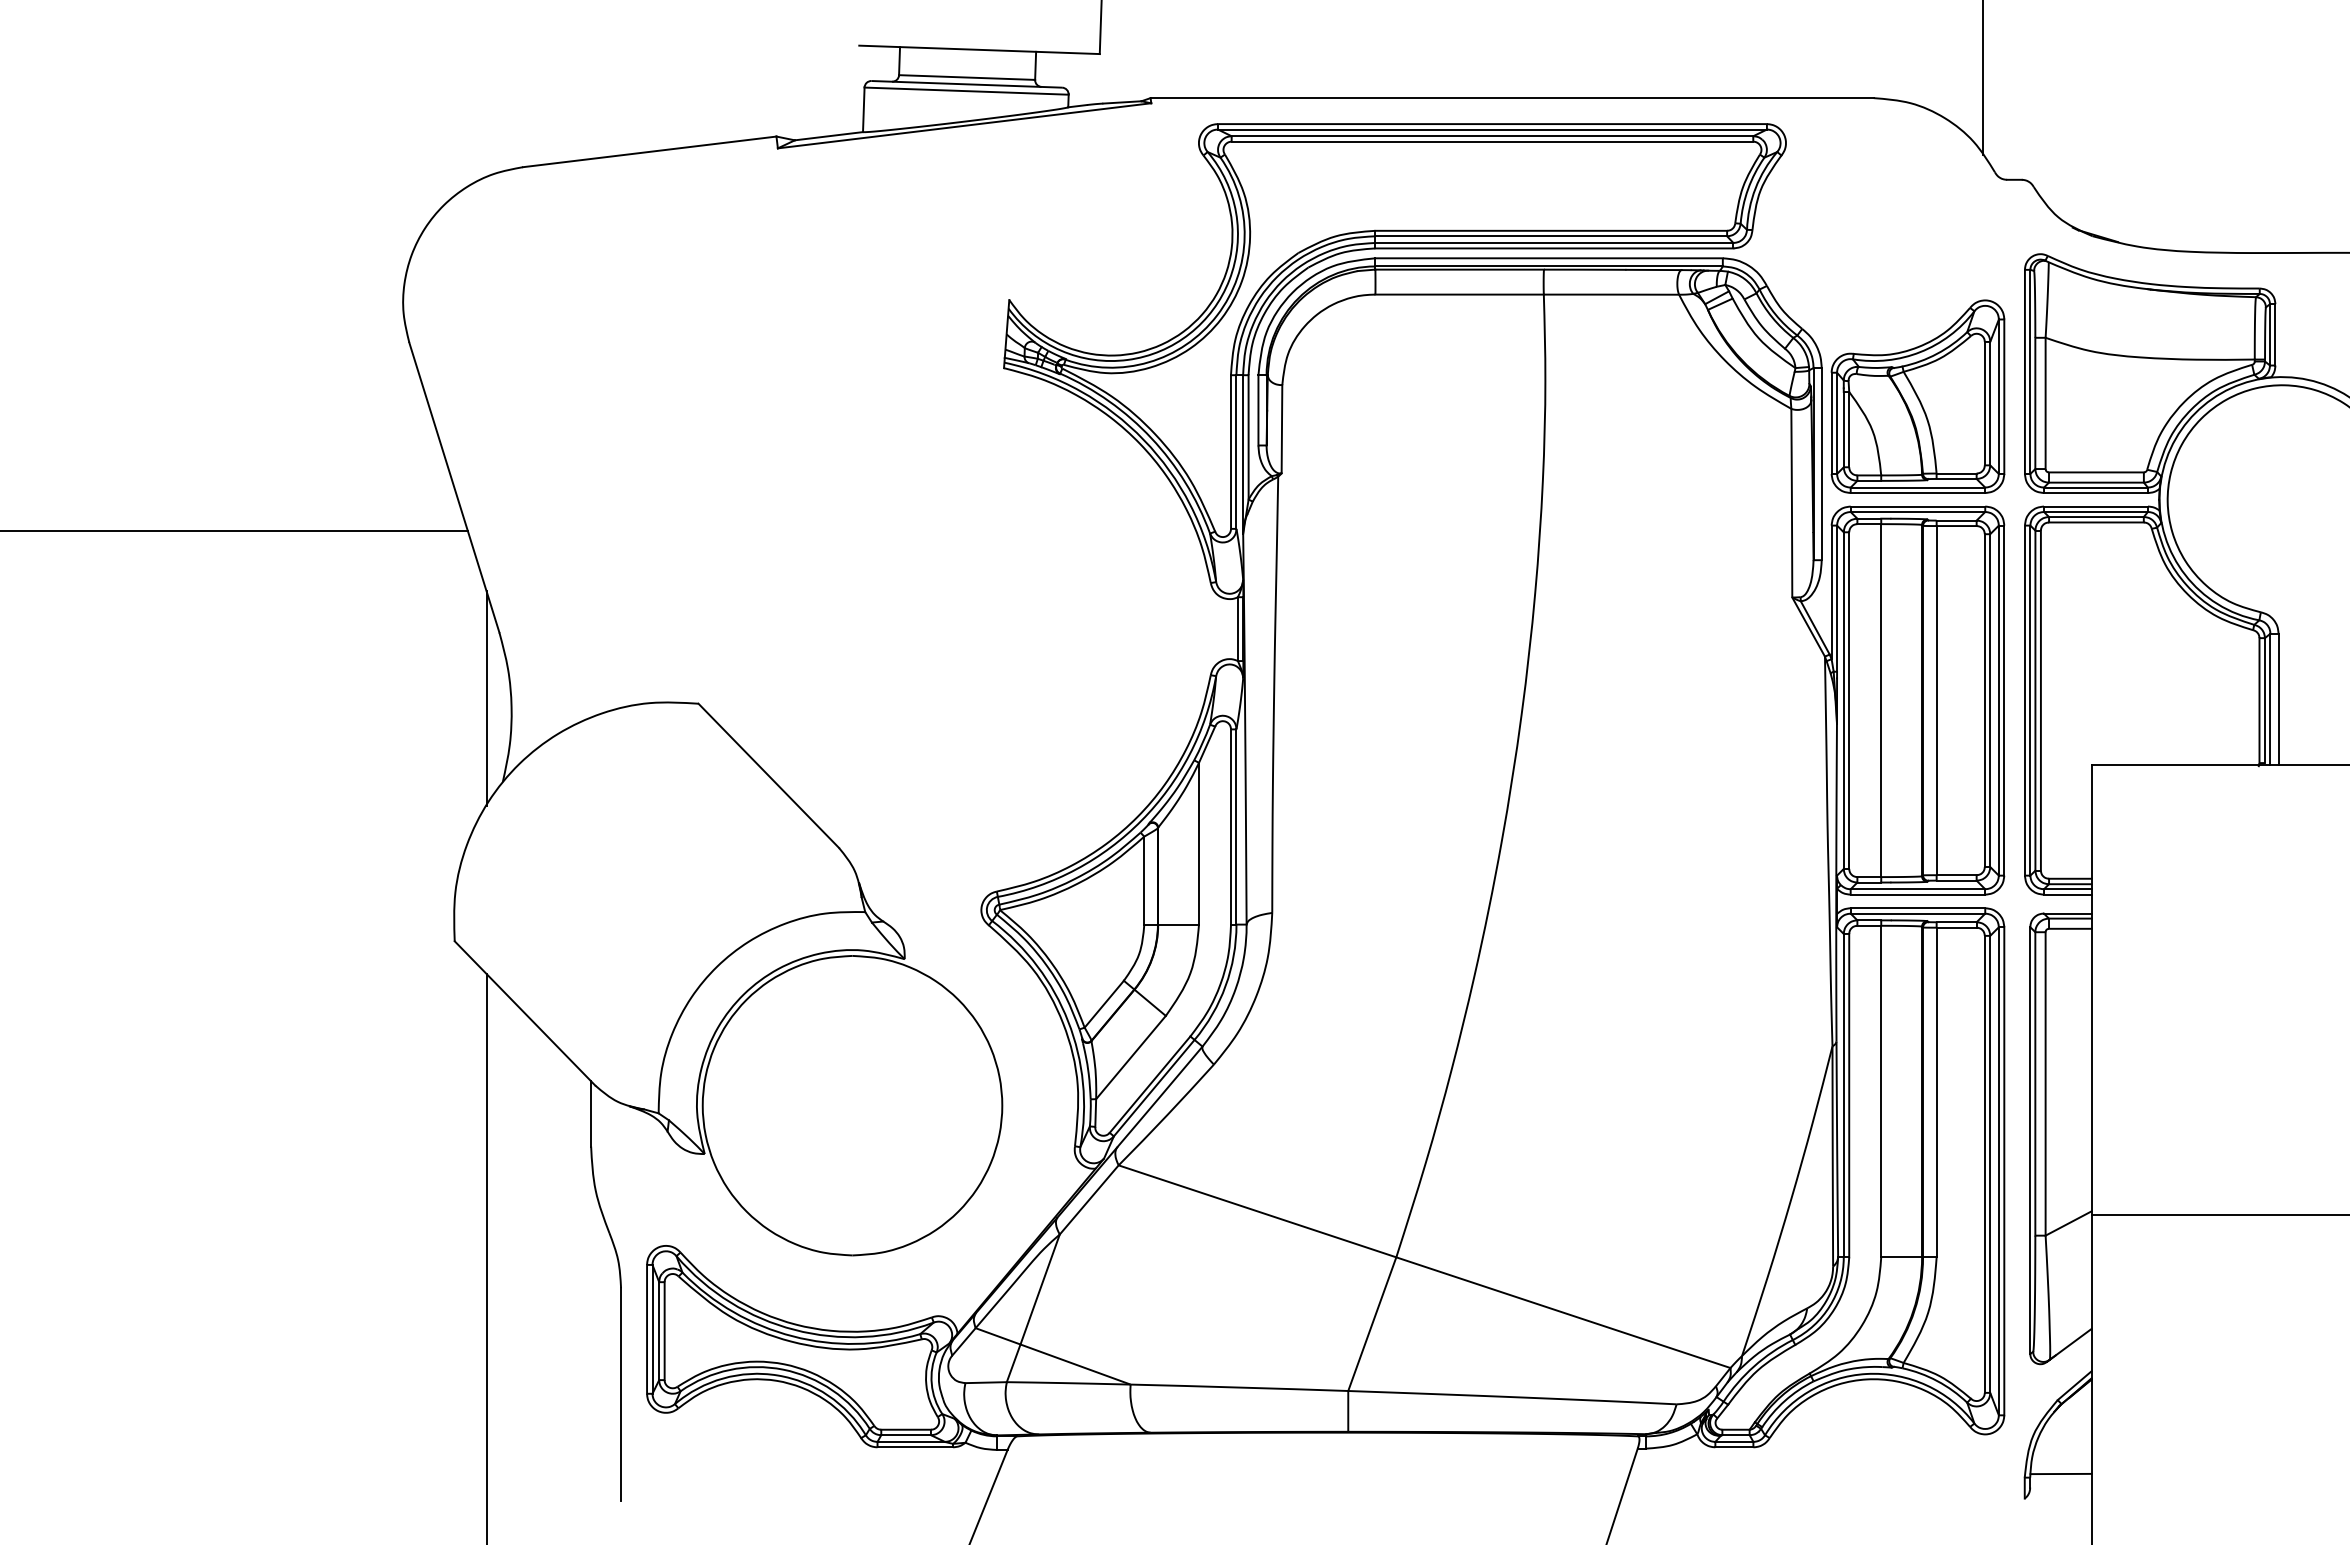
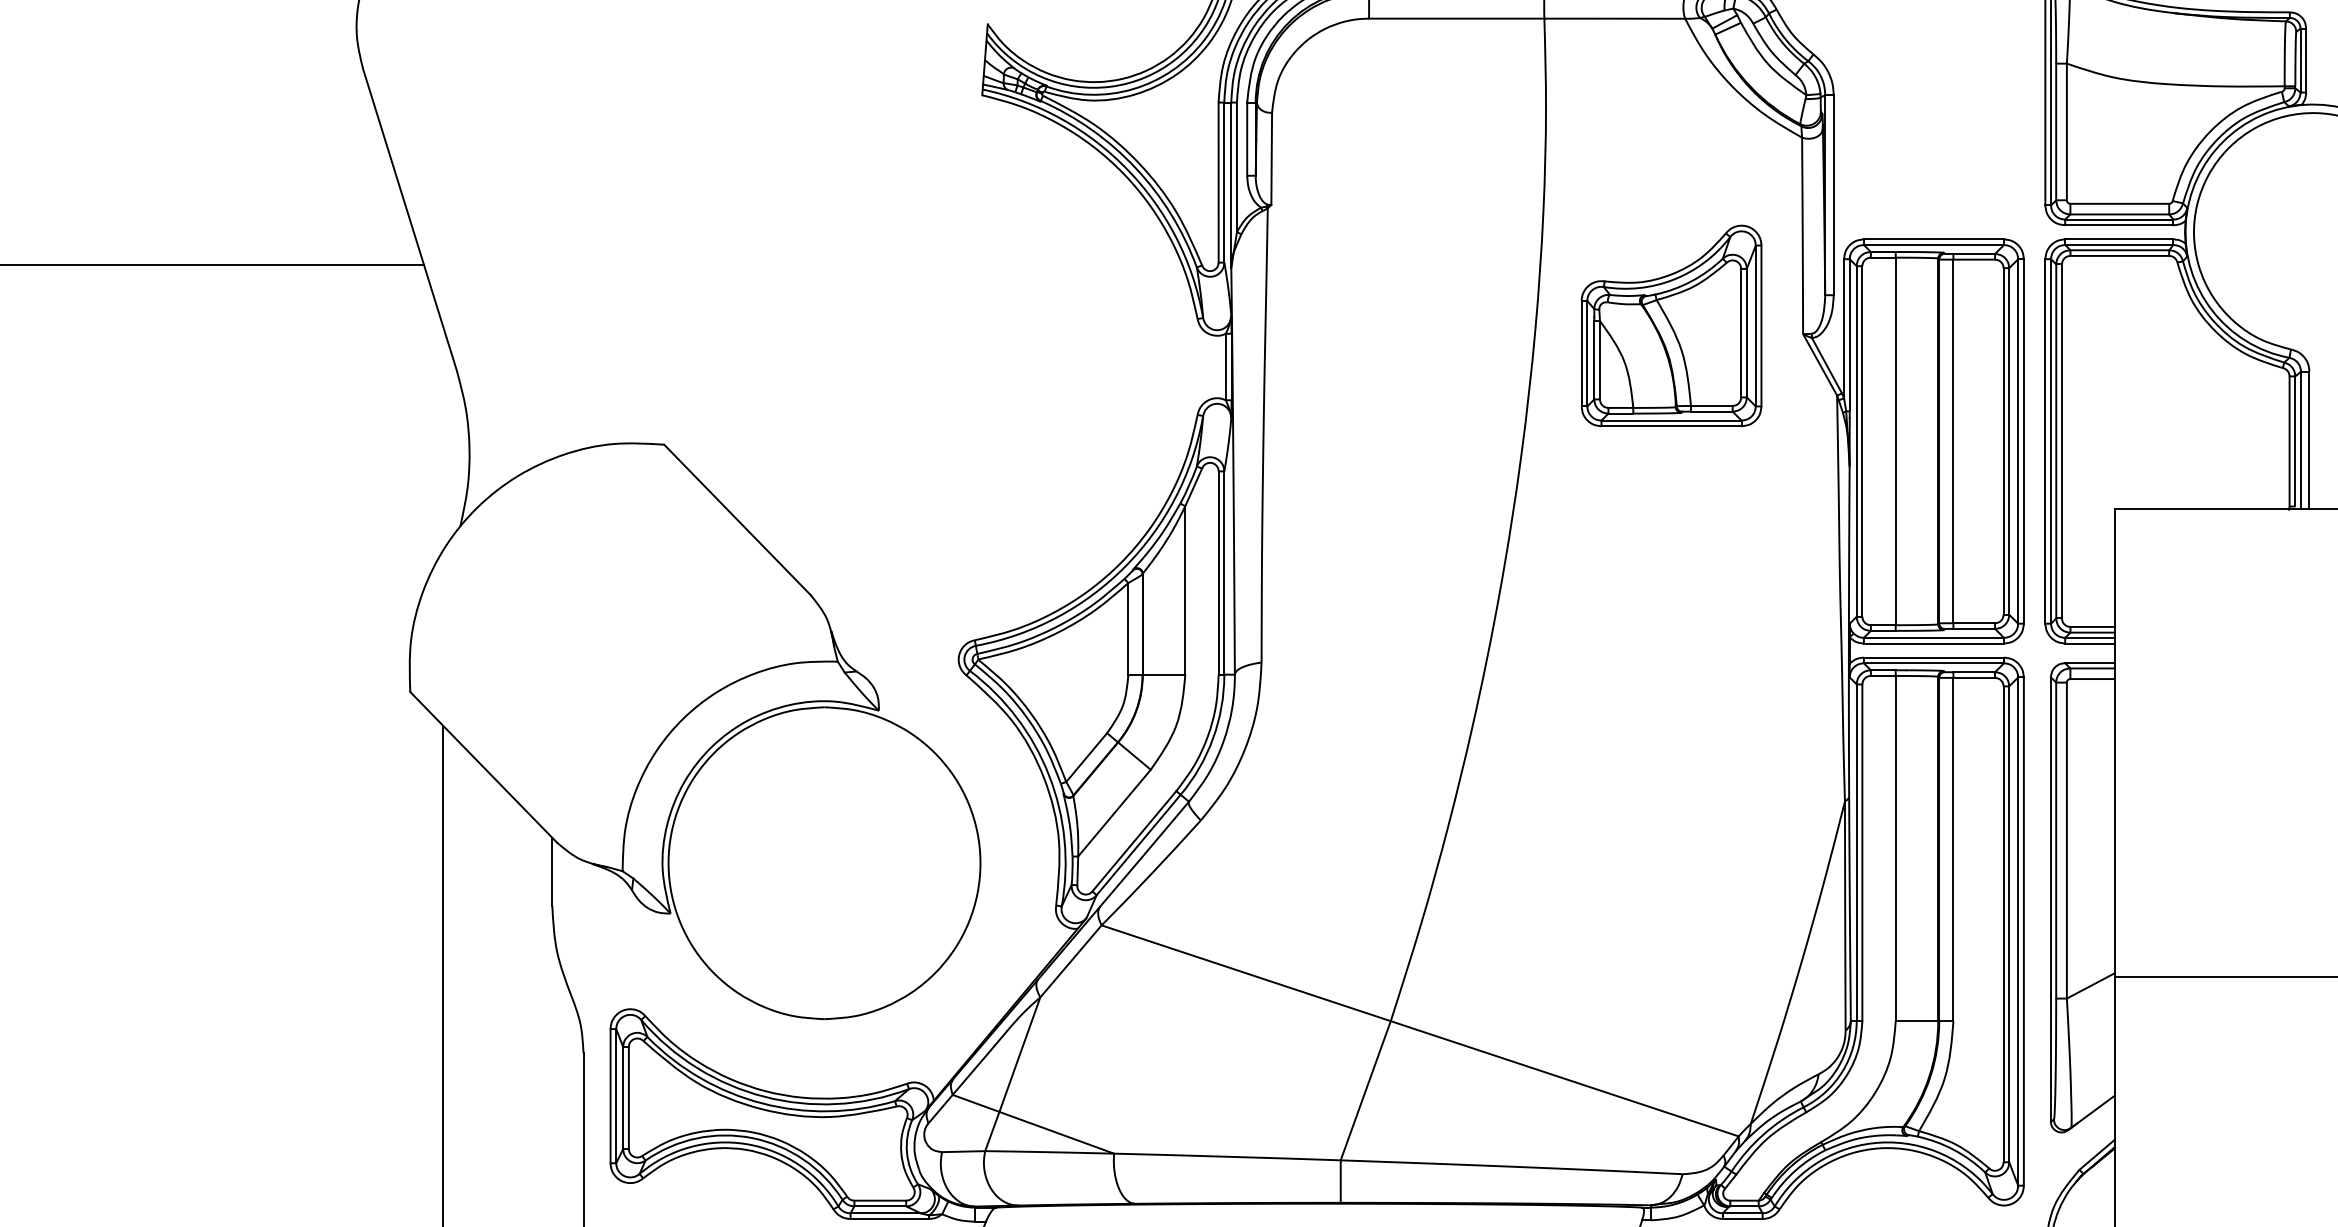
part: (1917, 396) -> (1671, 325), moved
line: (486, 698) -> (443, 439), removed

